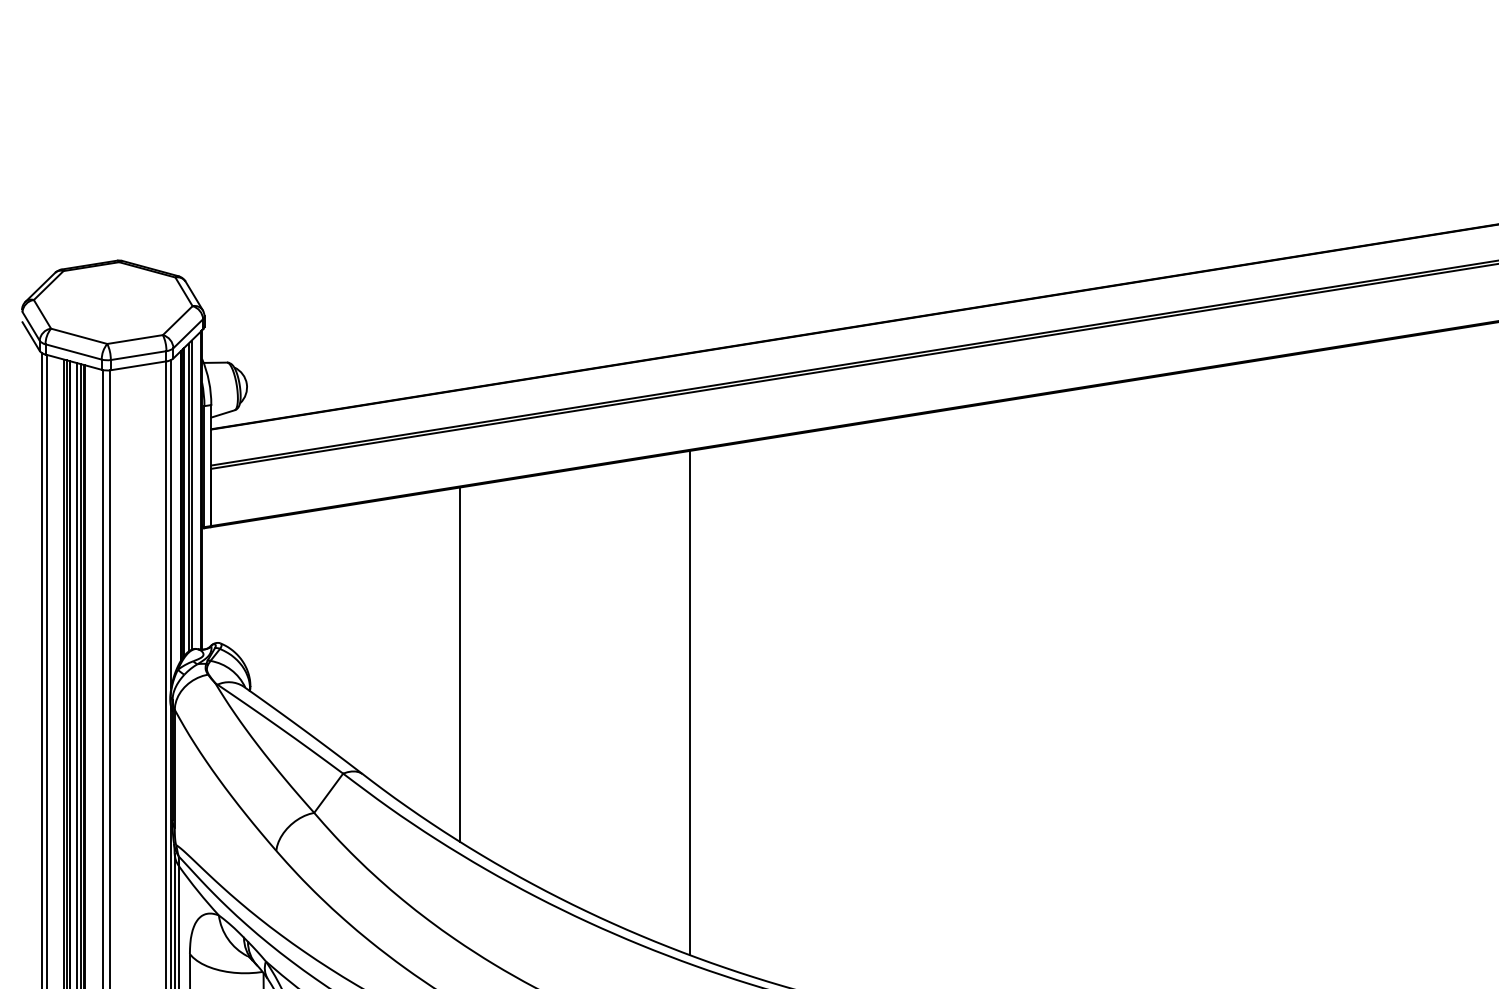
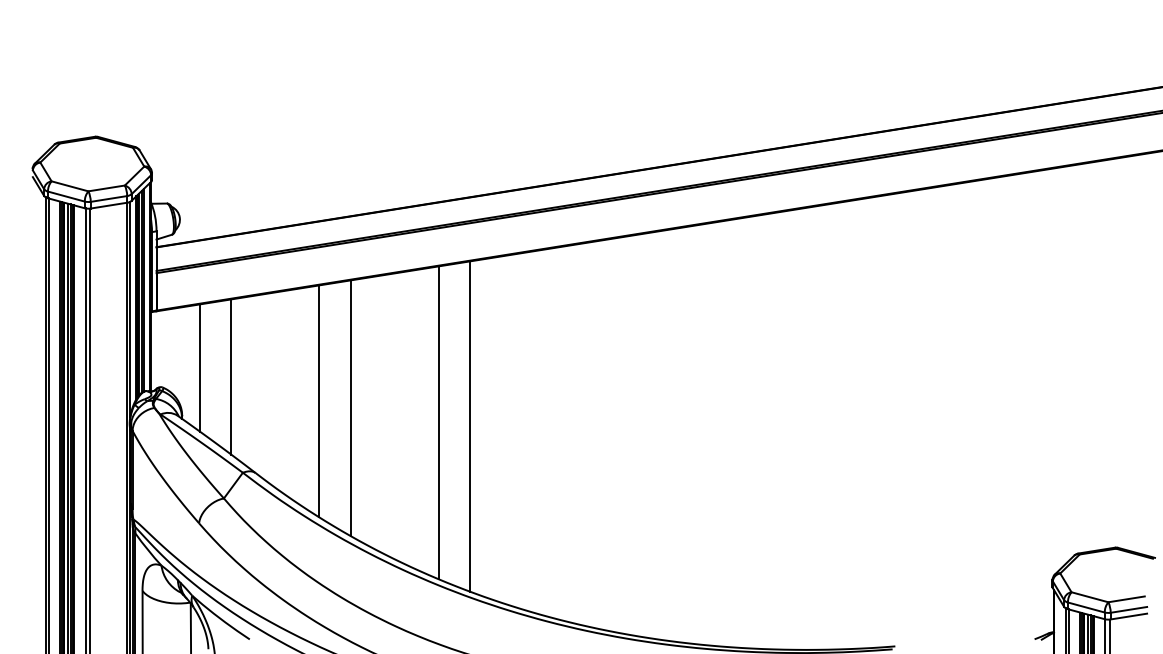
line: (278, 612) -> (200, 367), added
line: (325, 626) -> (231, 376), added
line: (507, 675) -> (350, 408), added
line: (641, 696) -> (438, 422), added

